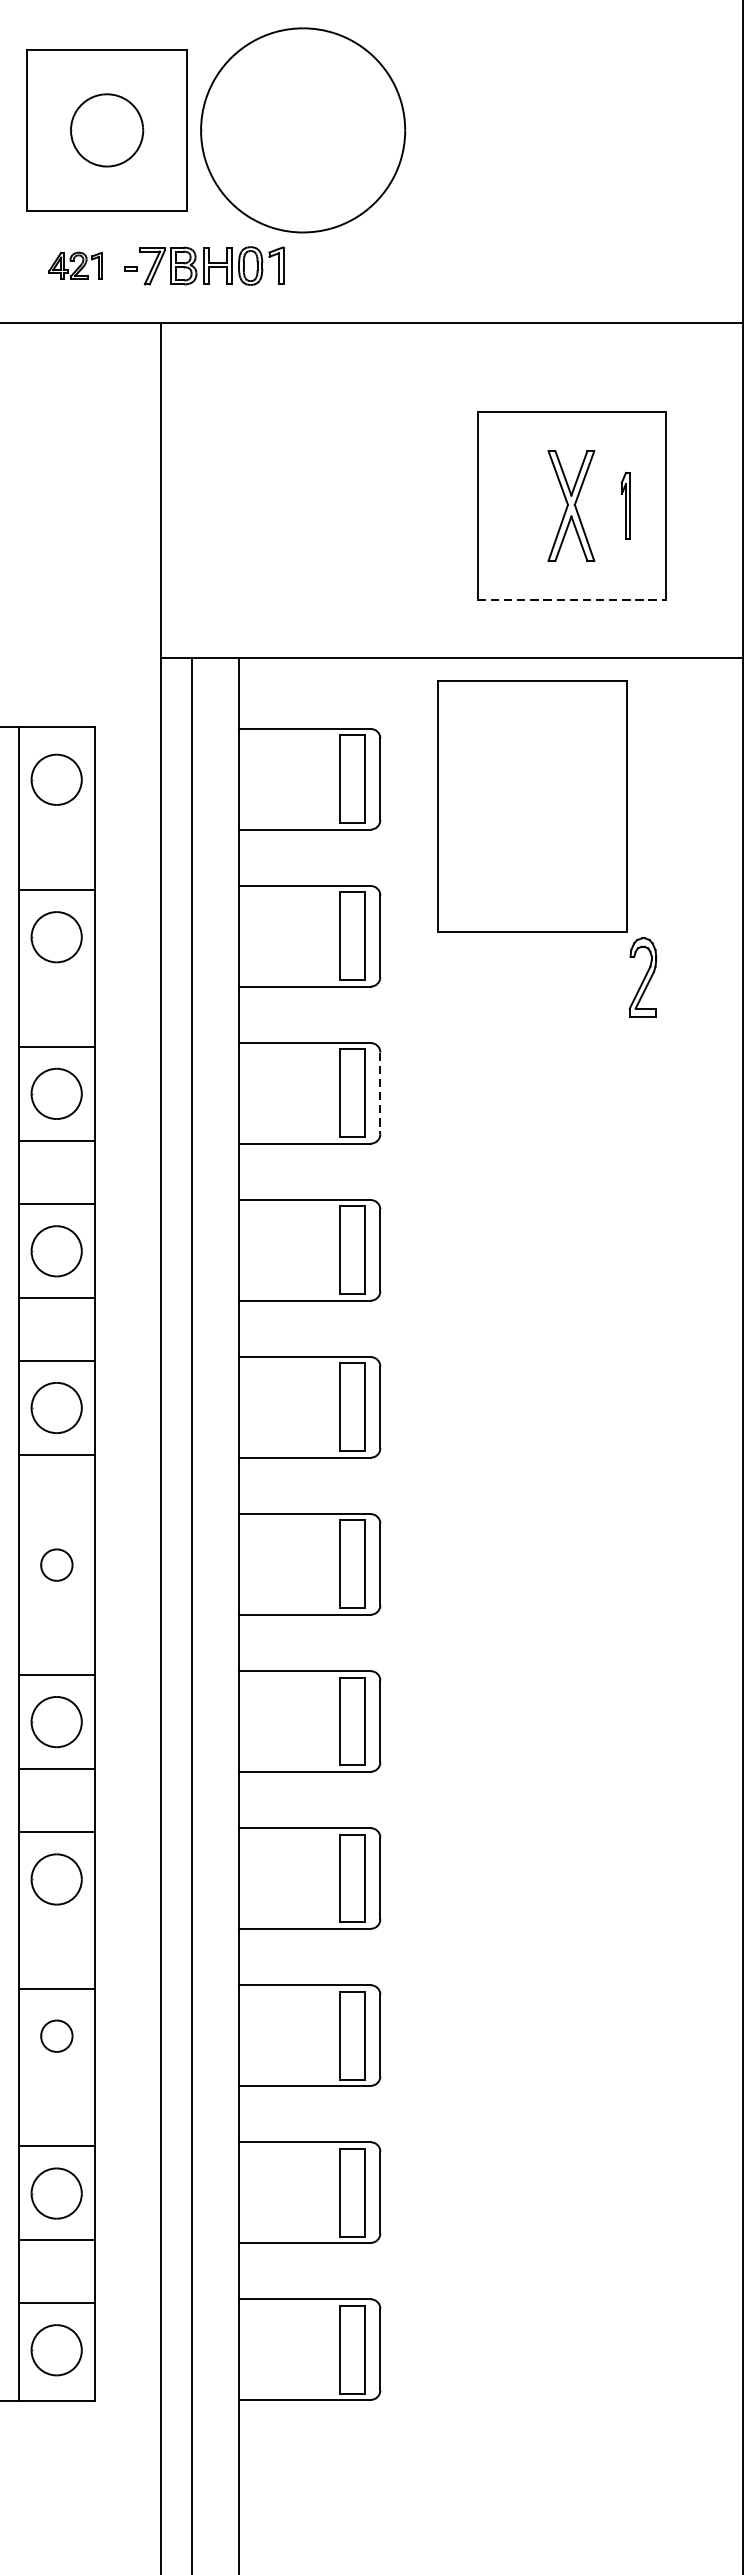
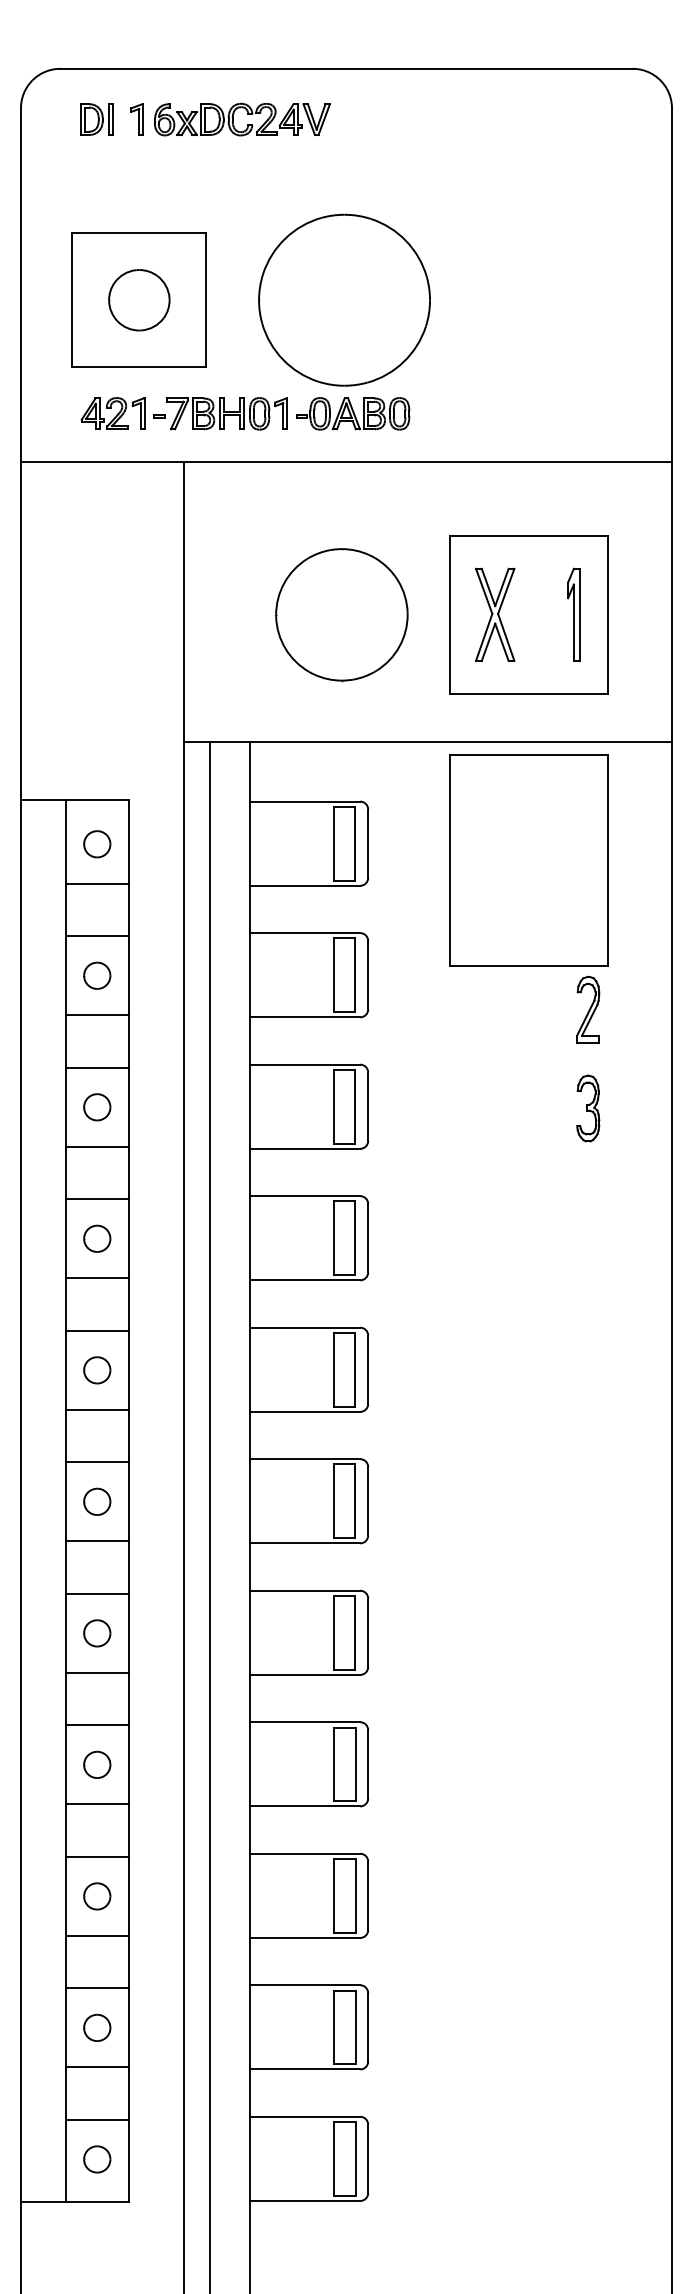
part: (303, 129) -> (344, 299), moved
part: (75, 265) -> (112, 413), size x1.43
part: (362, 265) -> (353, 413), added
part: (571, 505) -> (495, 614), moved
part: (625, 505) -> (573, 614), size x1.67
part: (348, 506) -> (341, 615), added
line: (571, 599) -> (528, 693), dashed -> solid
part: (57, 780) -> (97, 844), size x0.62
part: (532, 806) -> (528, 860), moved
line: (55, 826) -> (96, 883), added
part: (57, 936) -> (97, 975), size x0.62
line: (55, 984) -> (96, 1015), added
part: (57, 1094) -> (97, 1107), size x0.62
line: (380, 1094) -> (368, 1107), dashed -> solid
part: (643, 1095) -> (588, 1108), added
part: (57, 1250) -> (97, 1238), size x0.62
part: (57, 1408) -> (97, 1370), size x0.62
line: (55, 1518) -> (96, 1462), added
line: (55, 1612) -> (96, 1541), added
part: (57, 1722) -> (97, 1633), size x0.62
part: (57, 1878) -> (97, 1764), size x0.62
line: (55, 1926) -> (96, 1804), added
line: (55, 2082) -> (96, 1935), added
part: (57, 2192) -> (97, 2027), size x0.62
part: (57, 2350) -> (97, 2159), size x0.62

